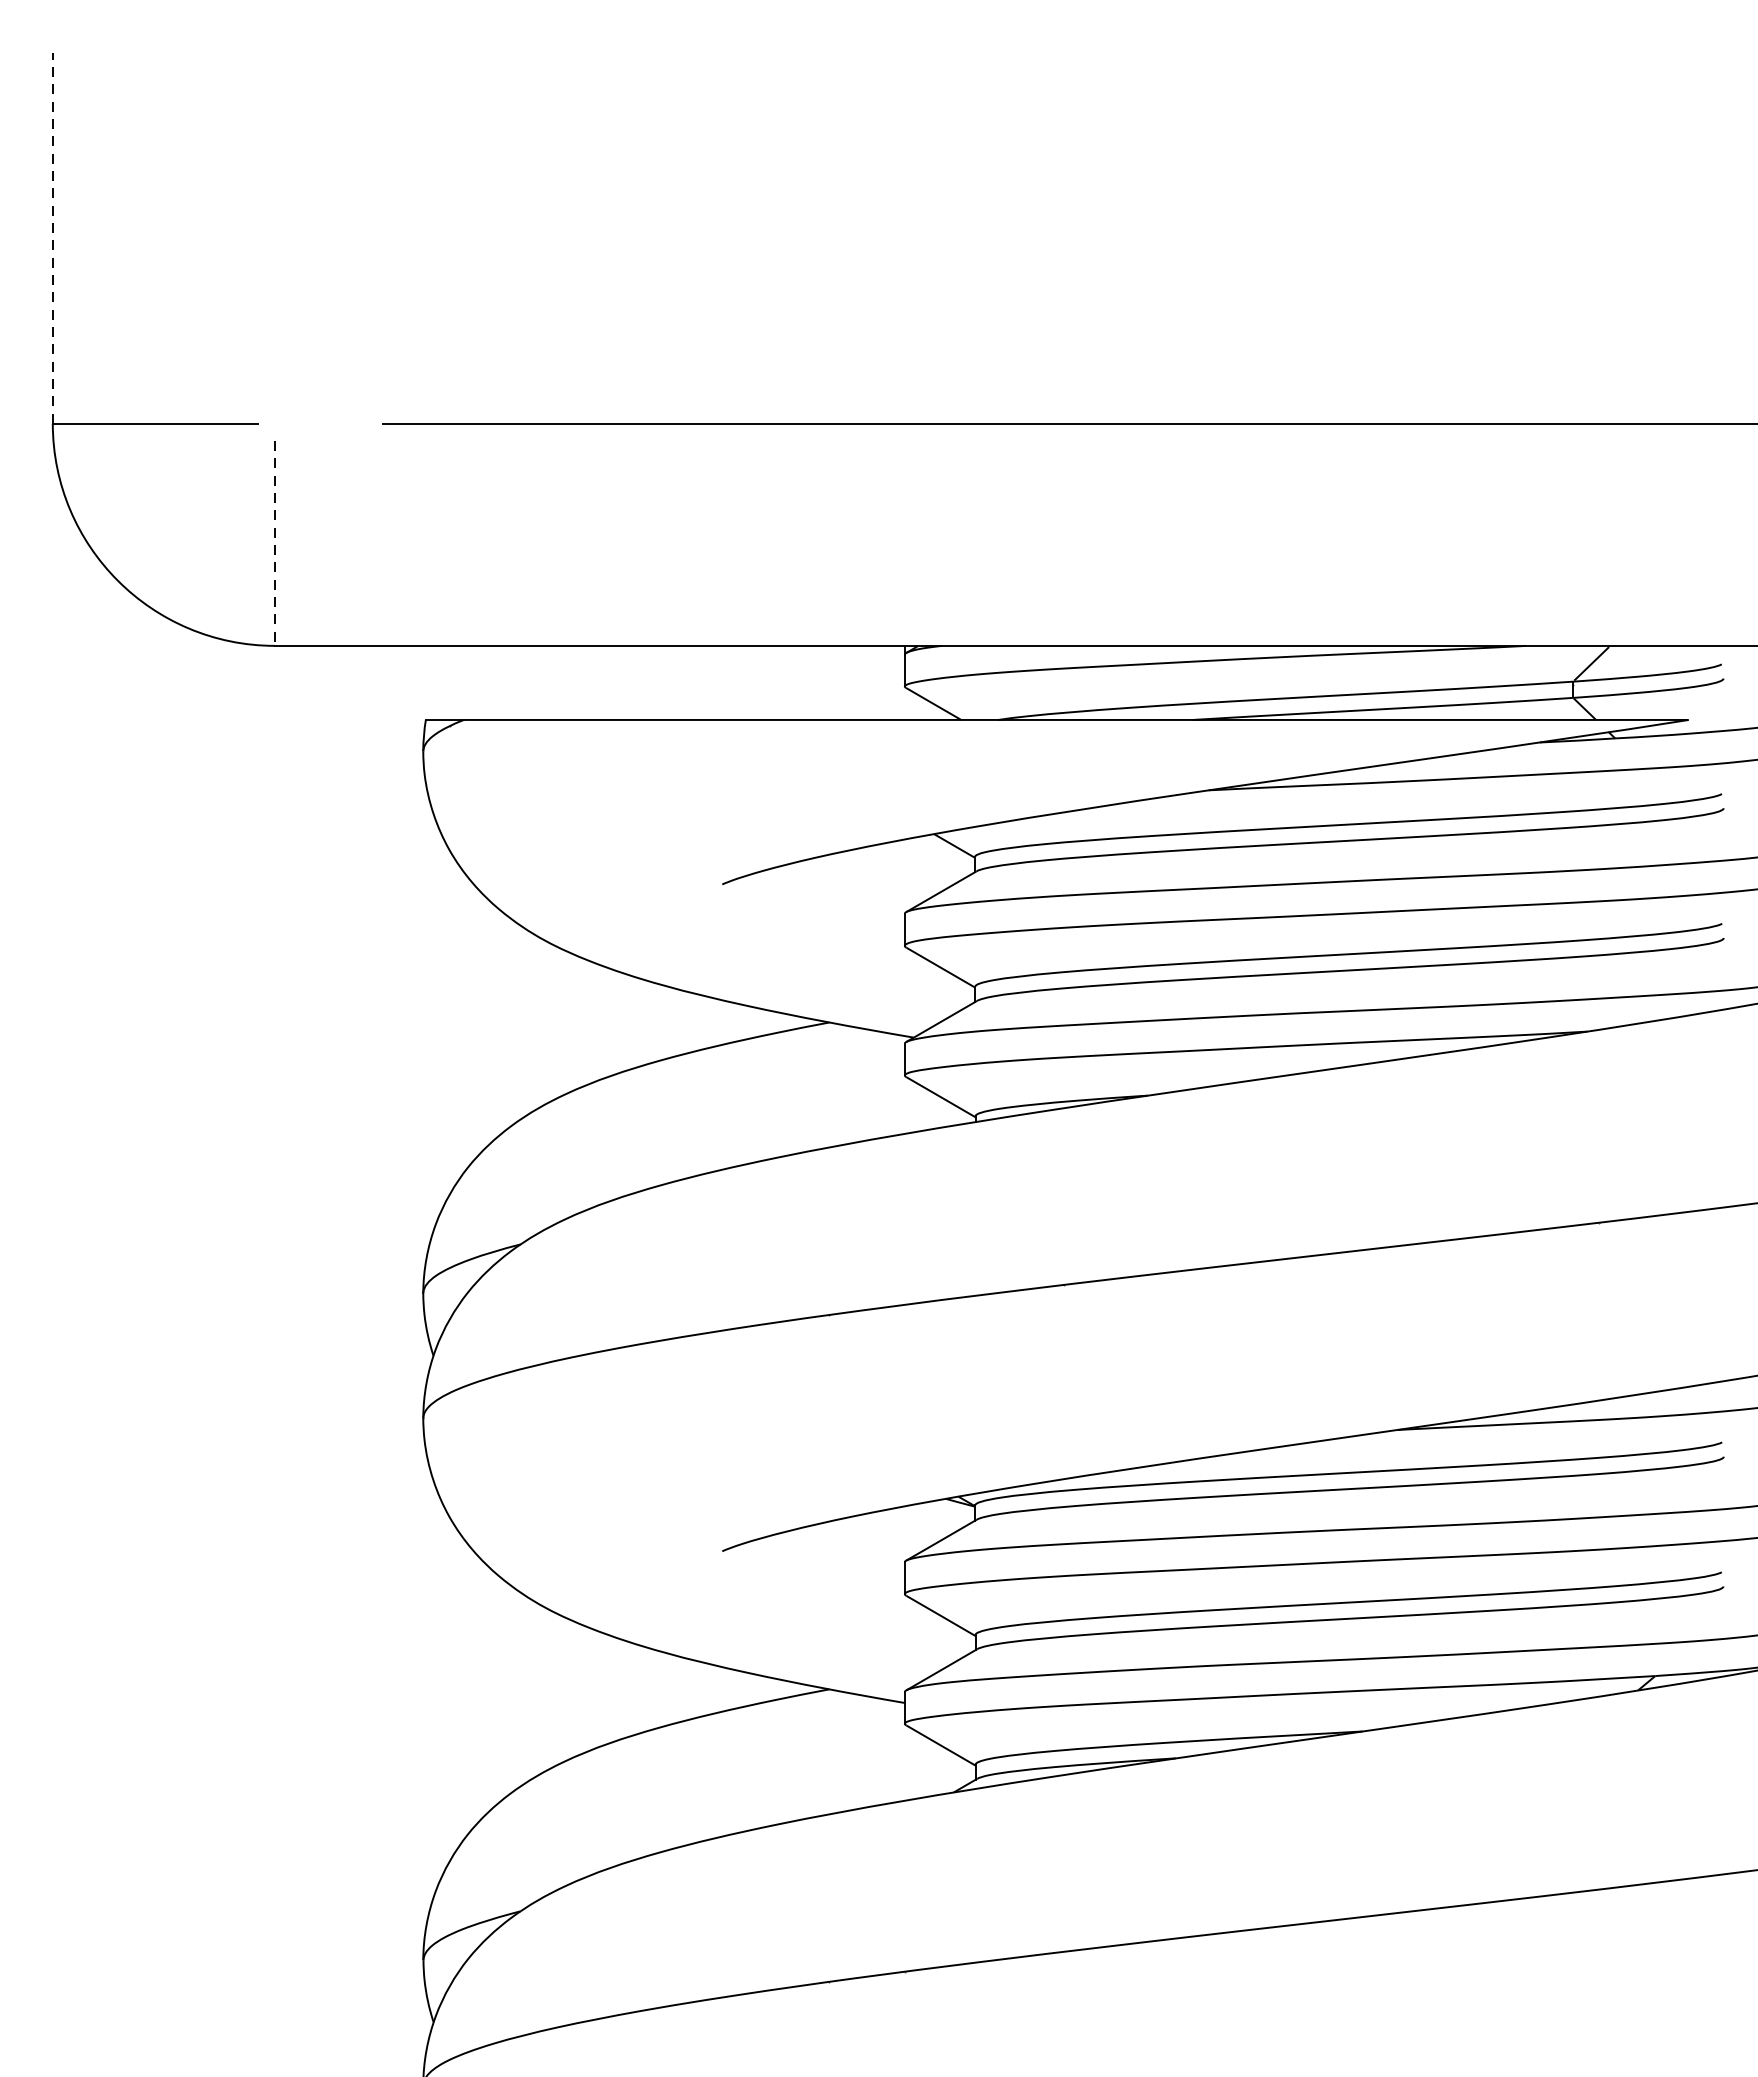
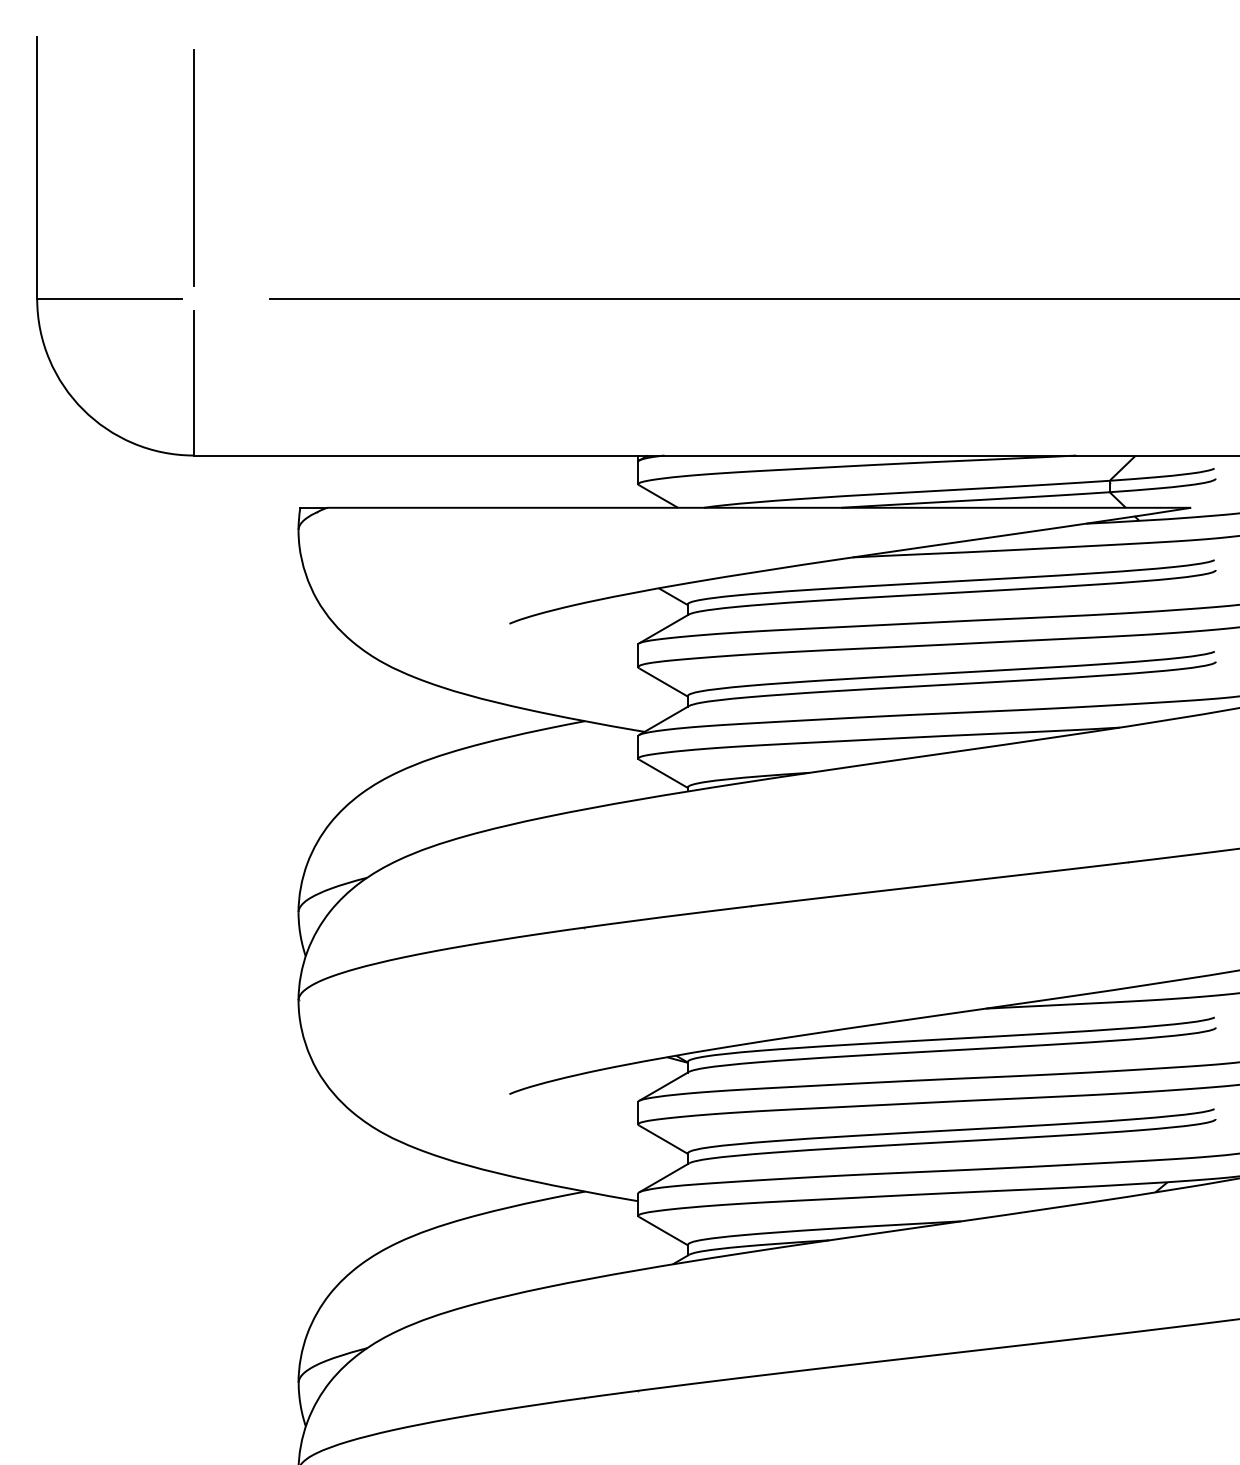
line: (274, 237) -> (193, 167), added
line: (53, 238) -> (37, 168), dashed -> solid
line: (275, 543) -> (194, 383), dashed -> solid

